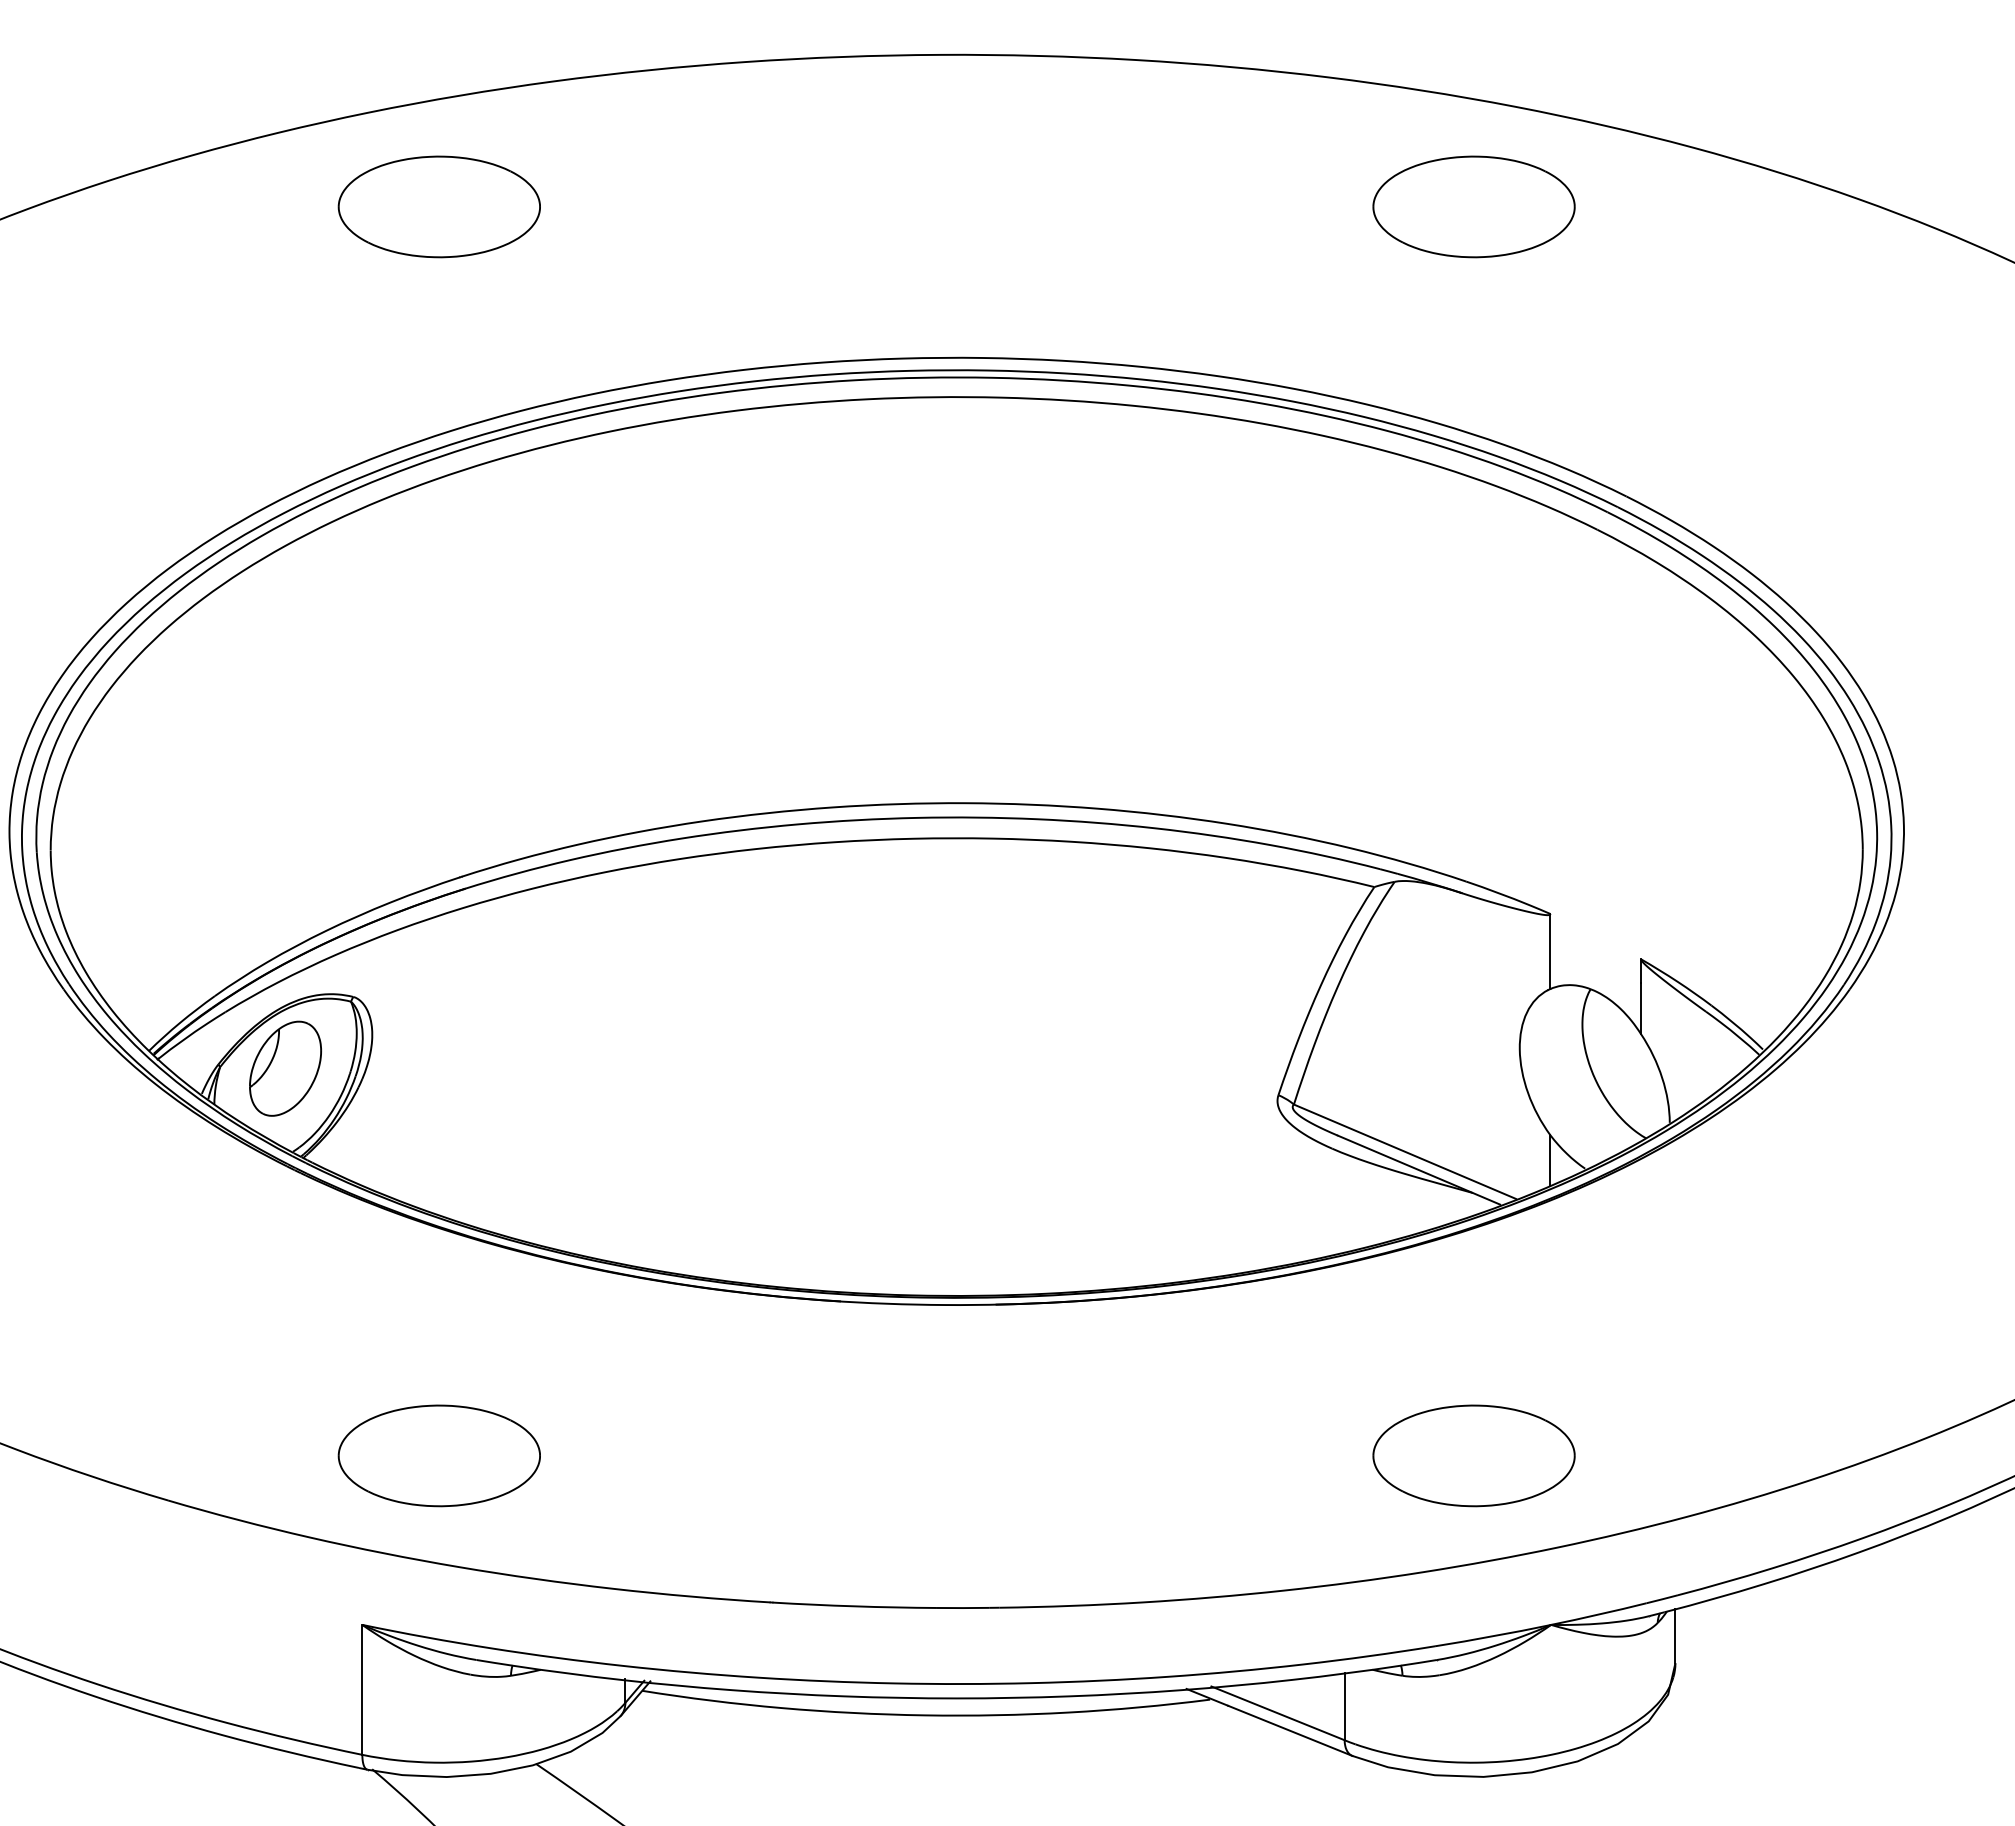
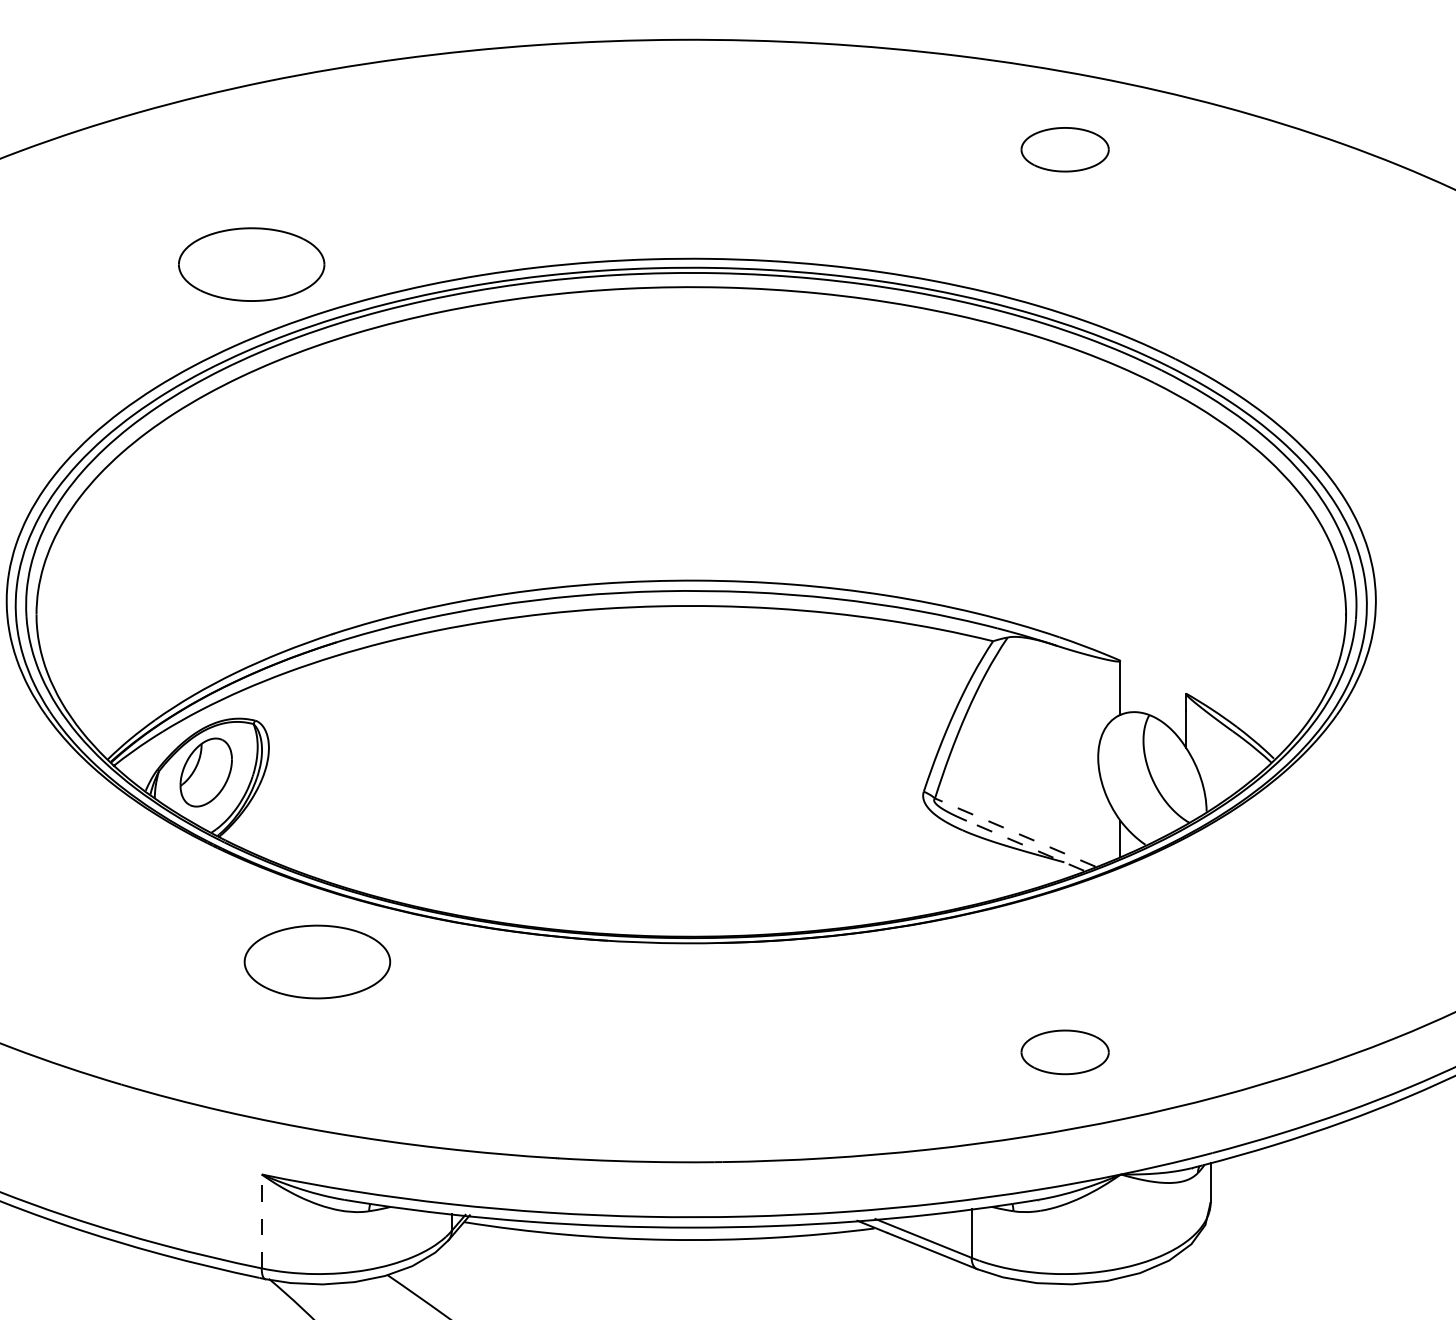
part: (438, 206) -> (251, 264), moved
part: (1473, 206) -> (1064, 149), size x0.6
line: (1405, 1151) -> (1015, 832), solid -> dashed
line: (1418, 1169) -> (1025, 845), solid -> dashed
part: (438, 1455) -> (316, 961), moved
part: (1473, 1455) -> (1064, 1052), size x0.6
line: (362, 1689) -> (261, 1221), solid -> dashed

